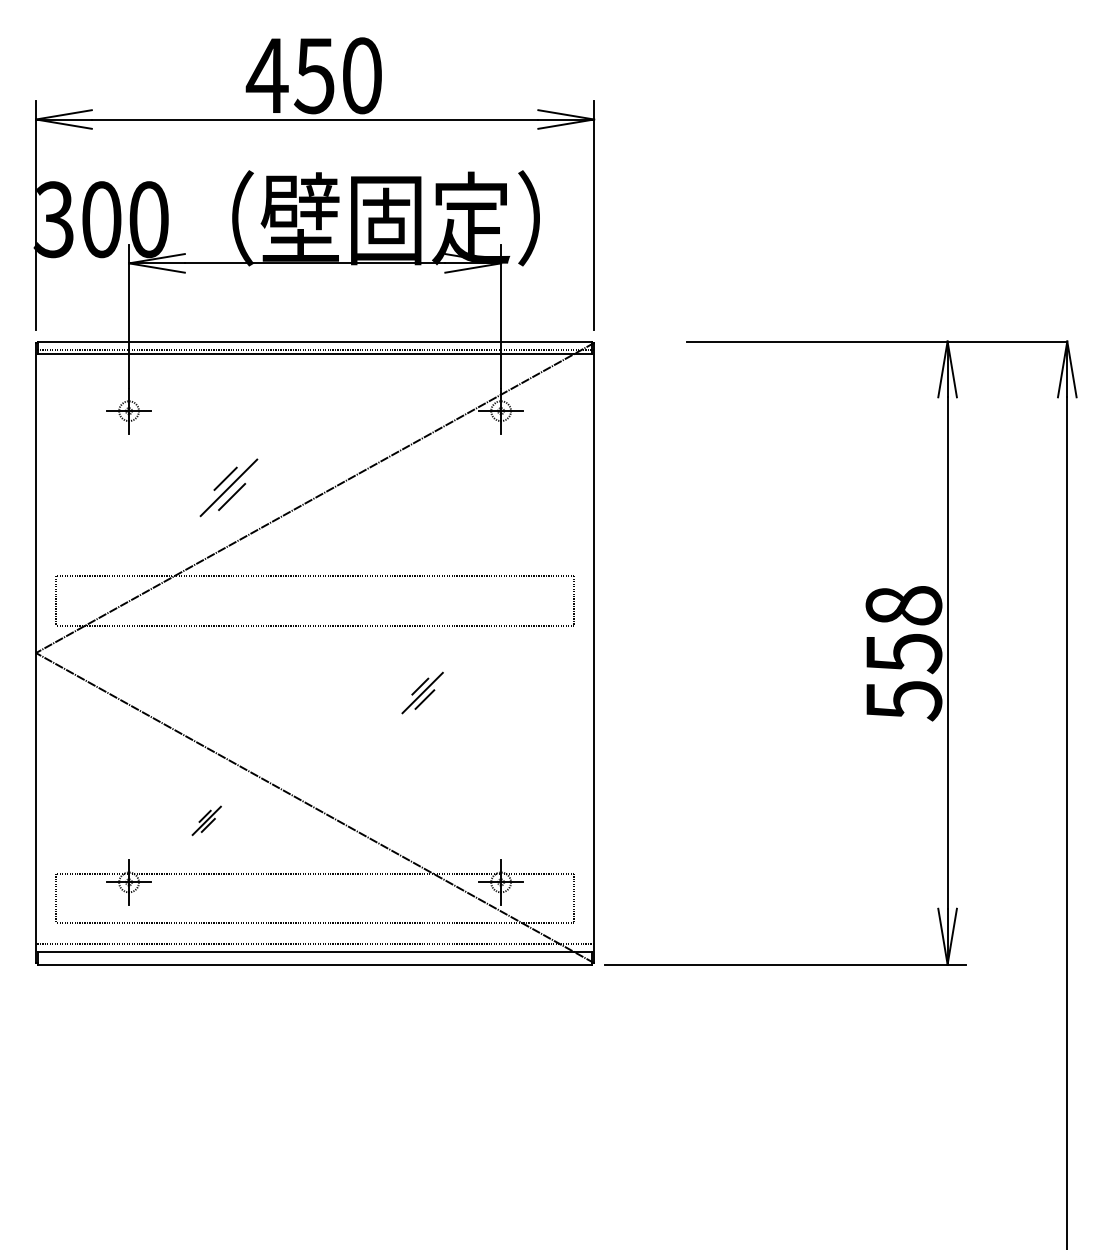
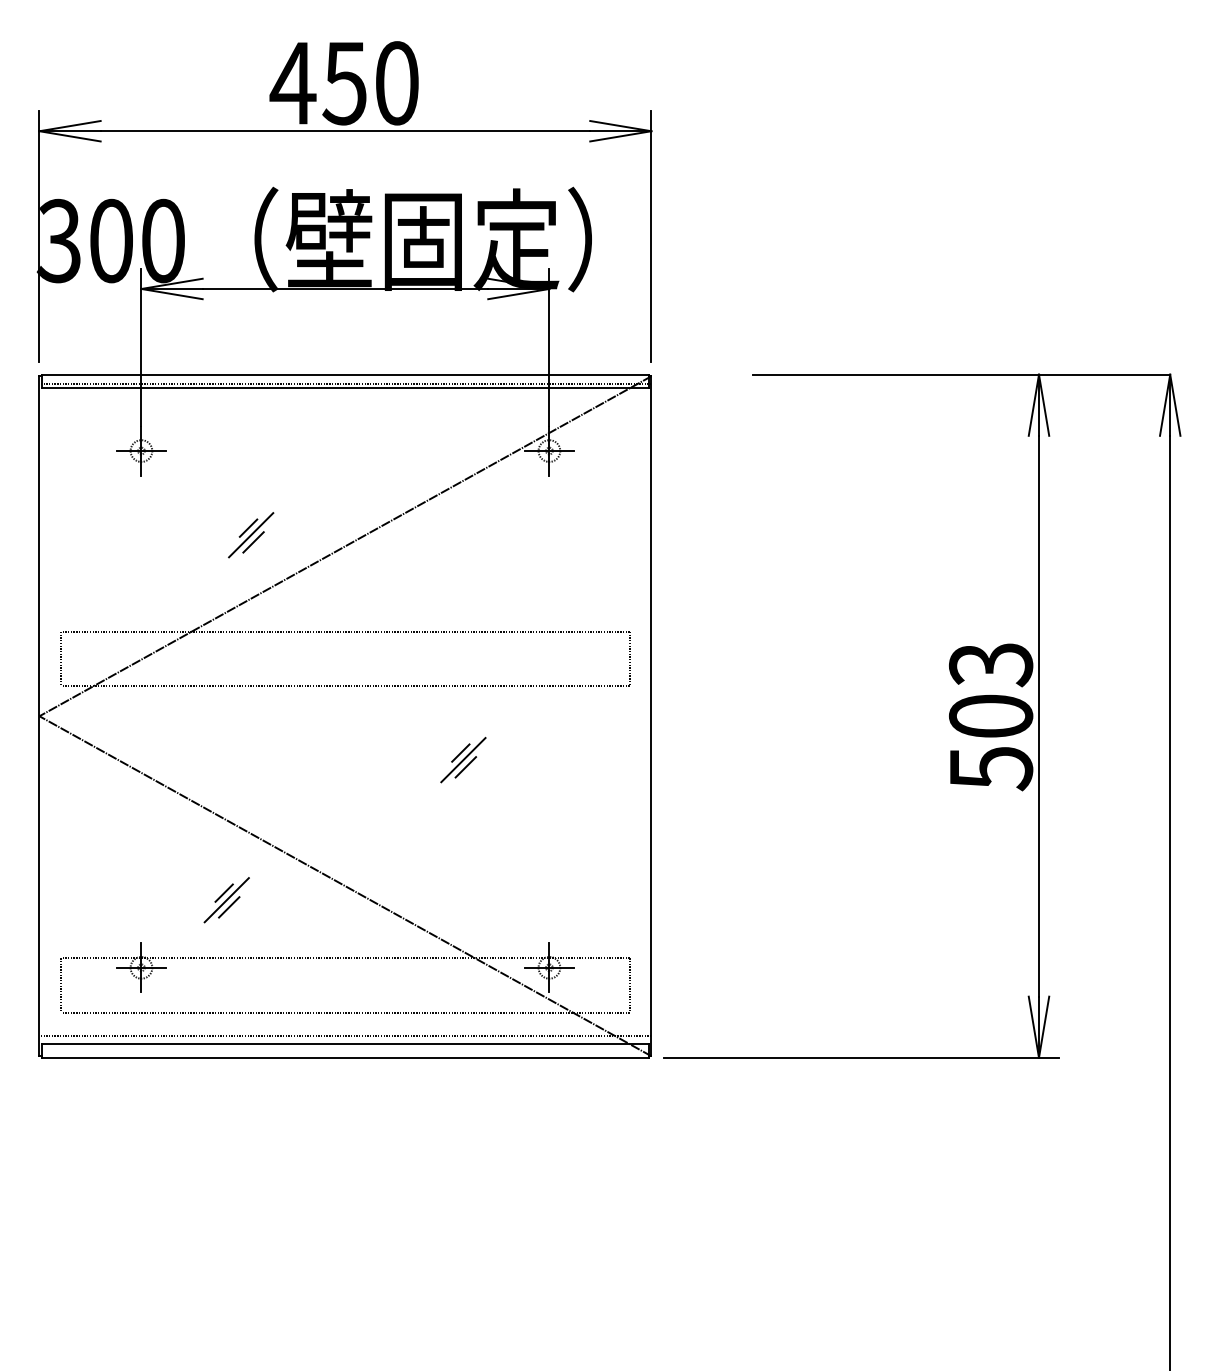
part: (229, 488) -> (251, 535), size x0.71
text: (904, 629) -> (991, 690), 558 -> 503
part: (206, 821) -> (226, 900), size x1.43

